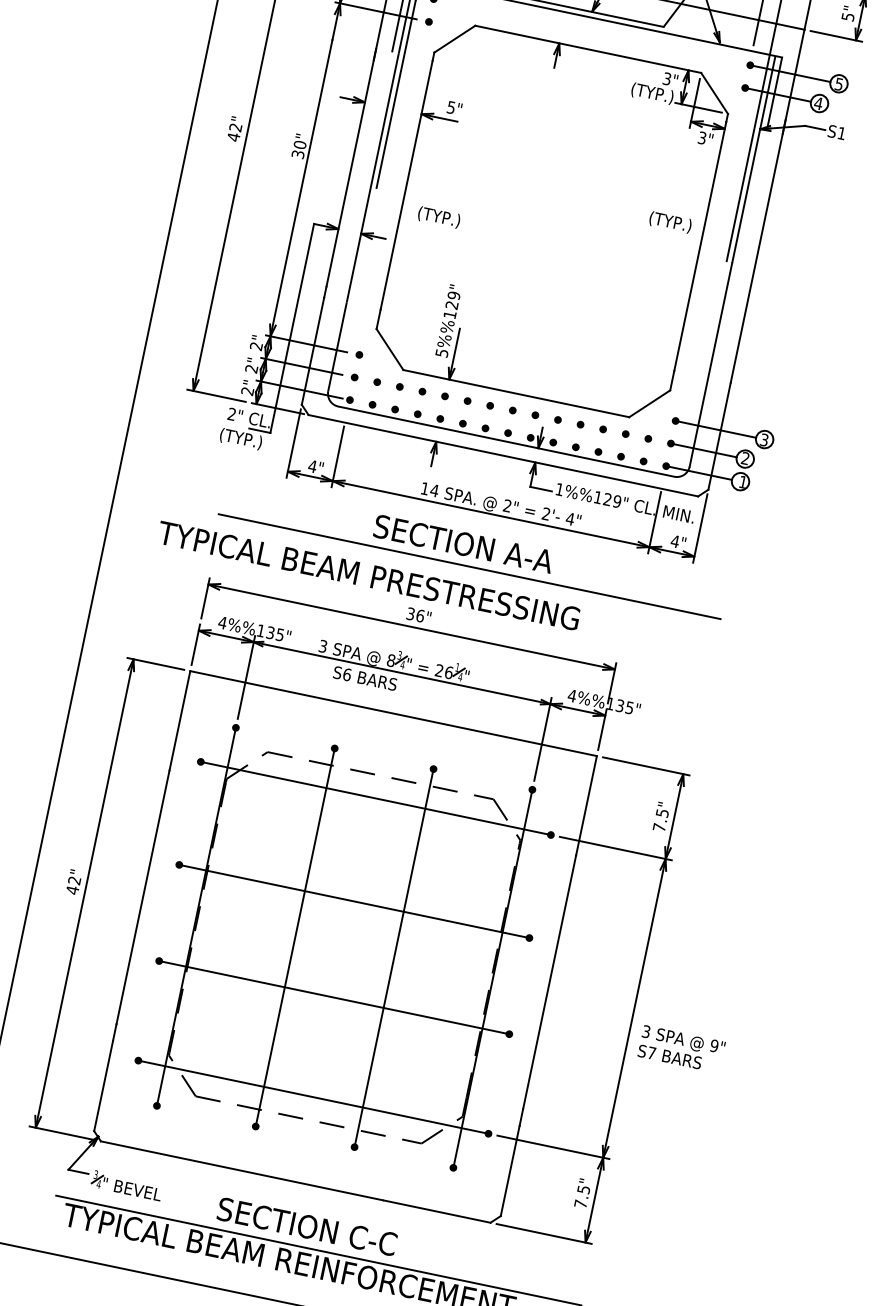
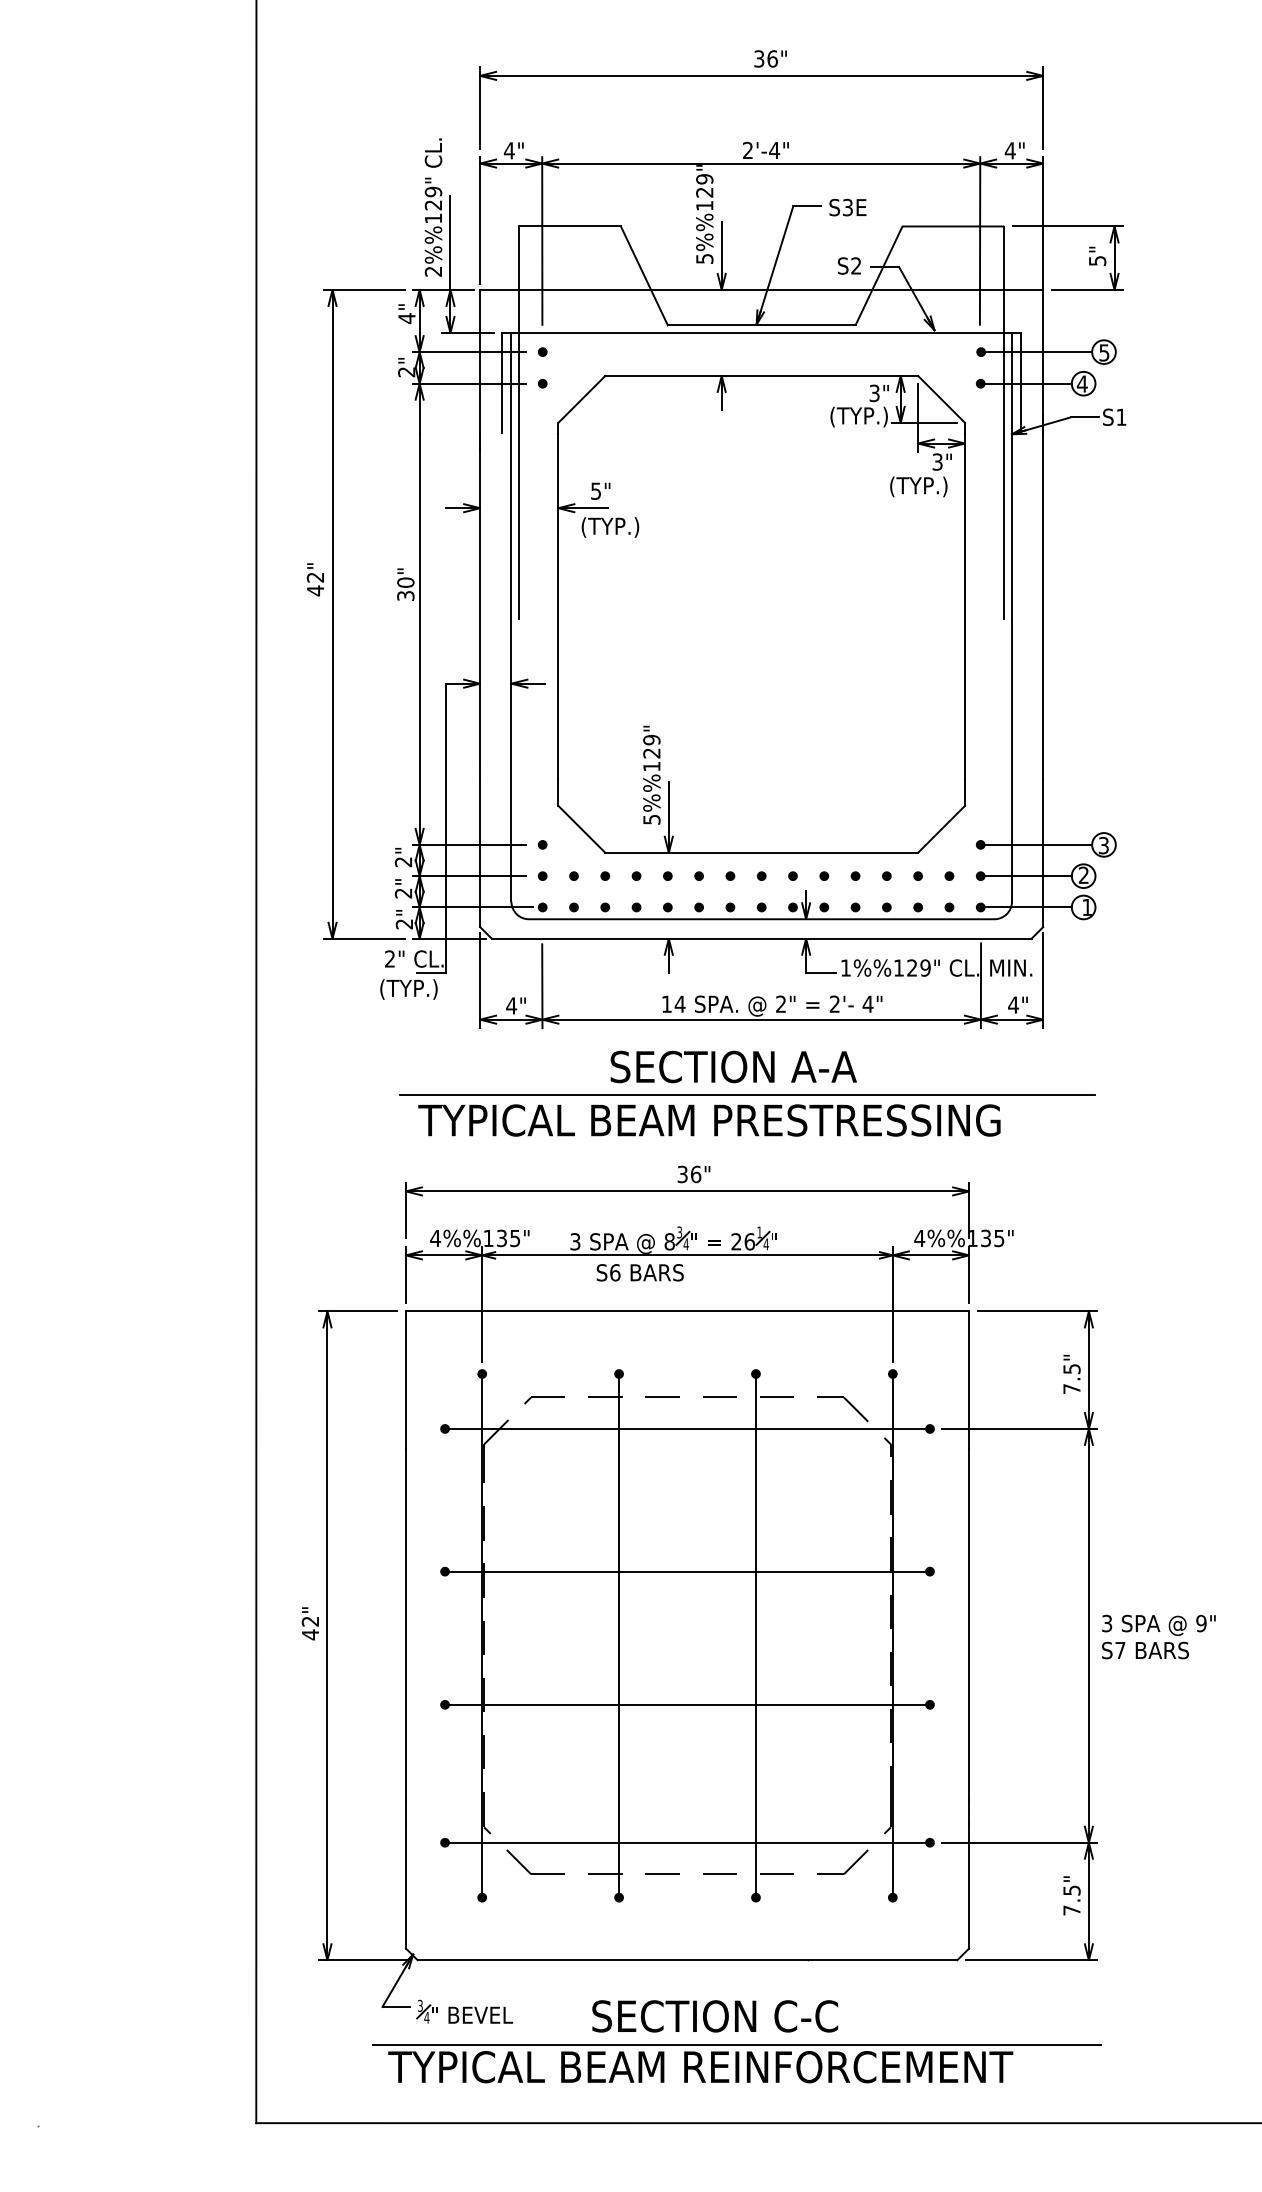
text: (439, 217) -> (610, 527), moved
text: (670, 222) -> (918, 486), moved
text: (368, 575) -> (709, 1120), moved
text: (681, 1048) -> (1158, 1636), moved

